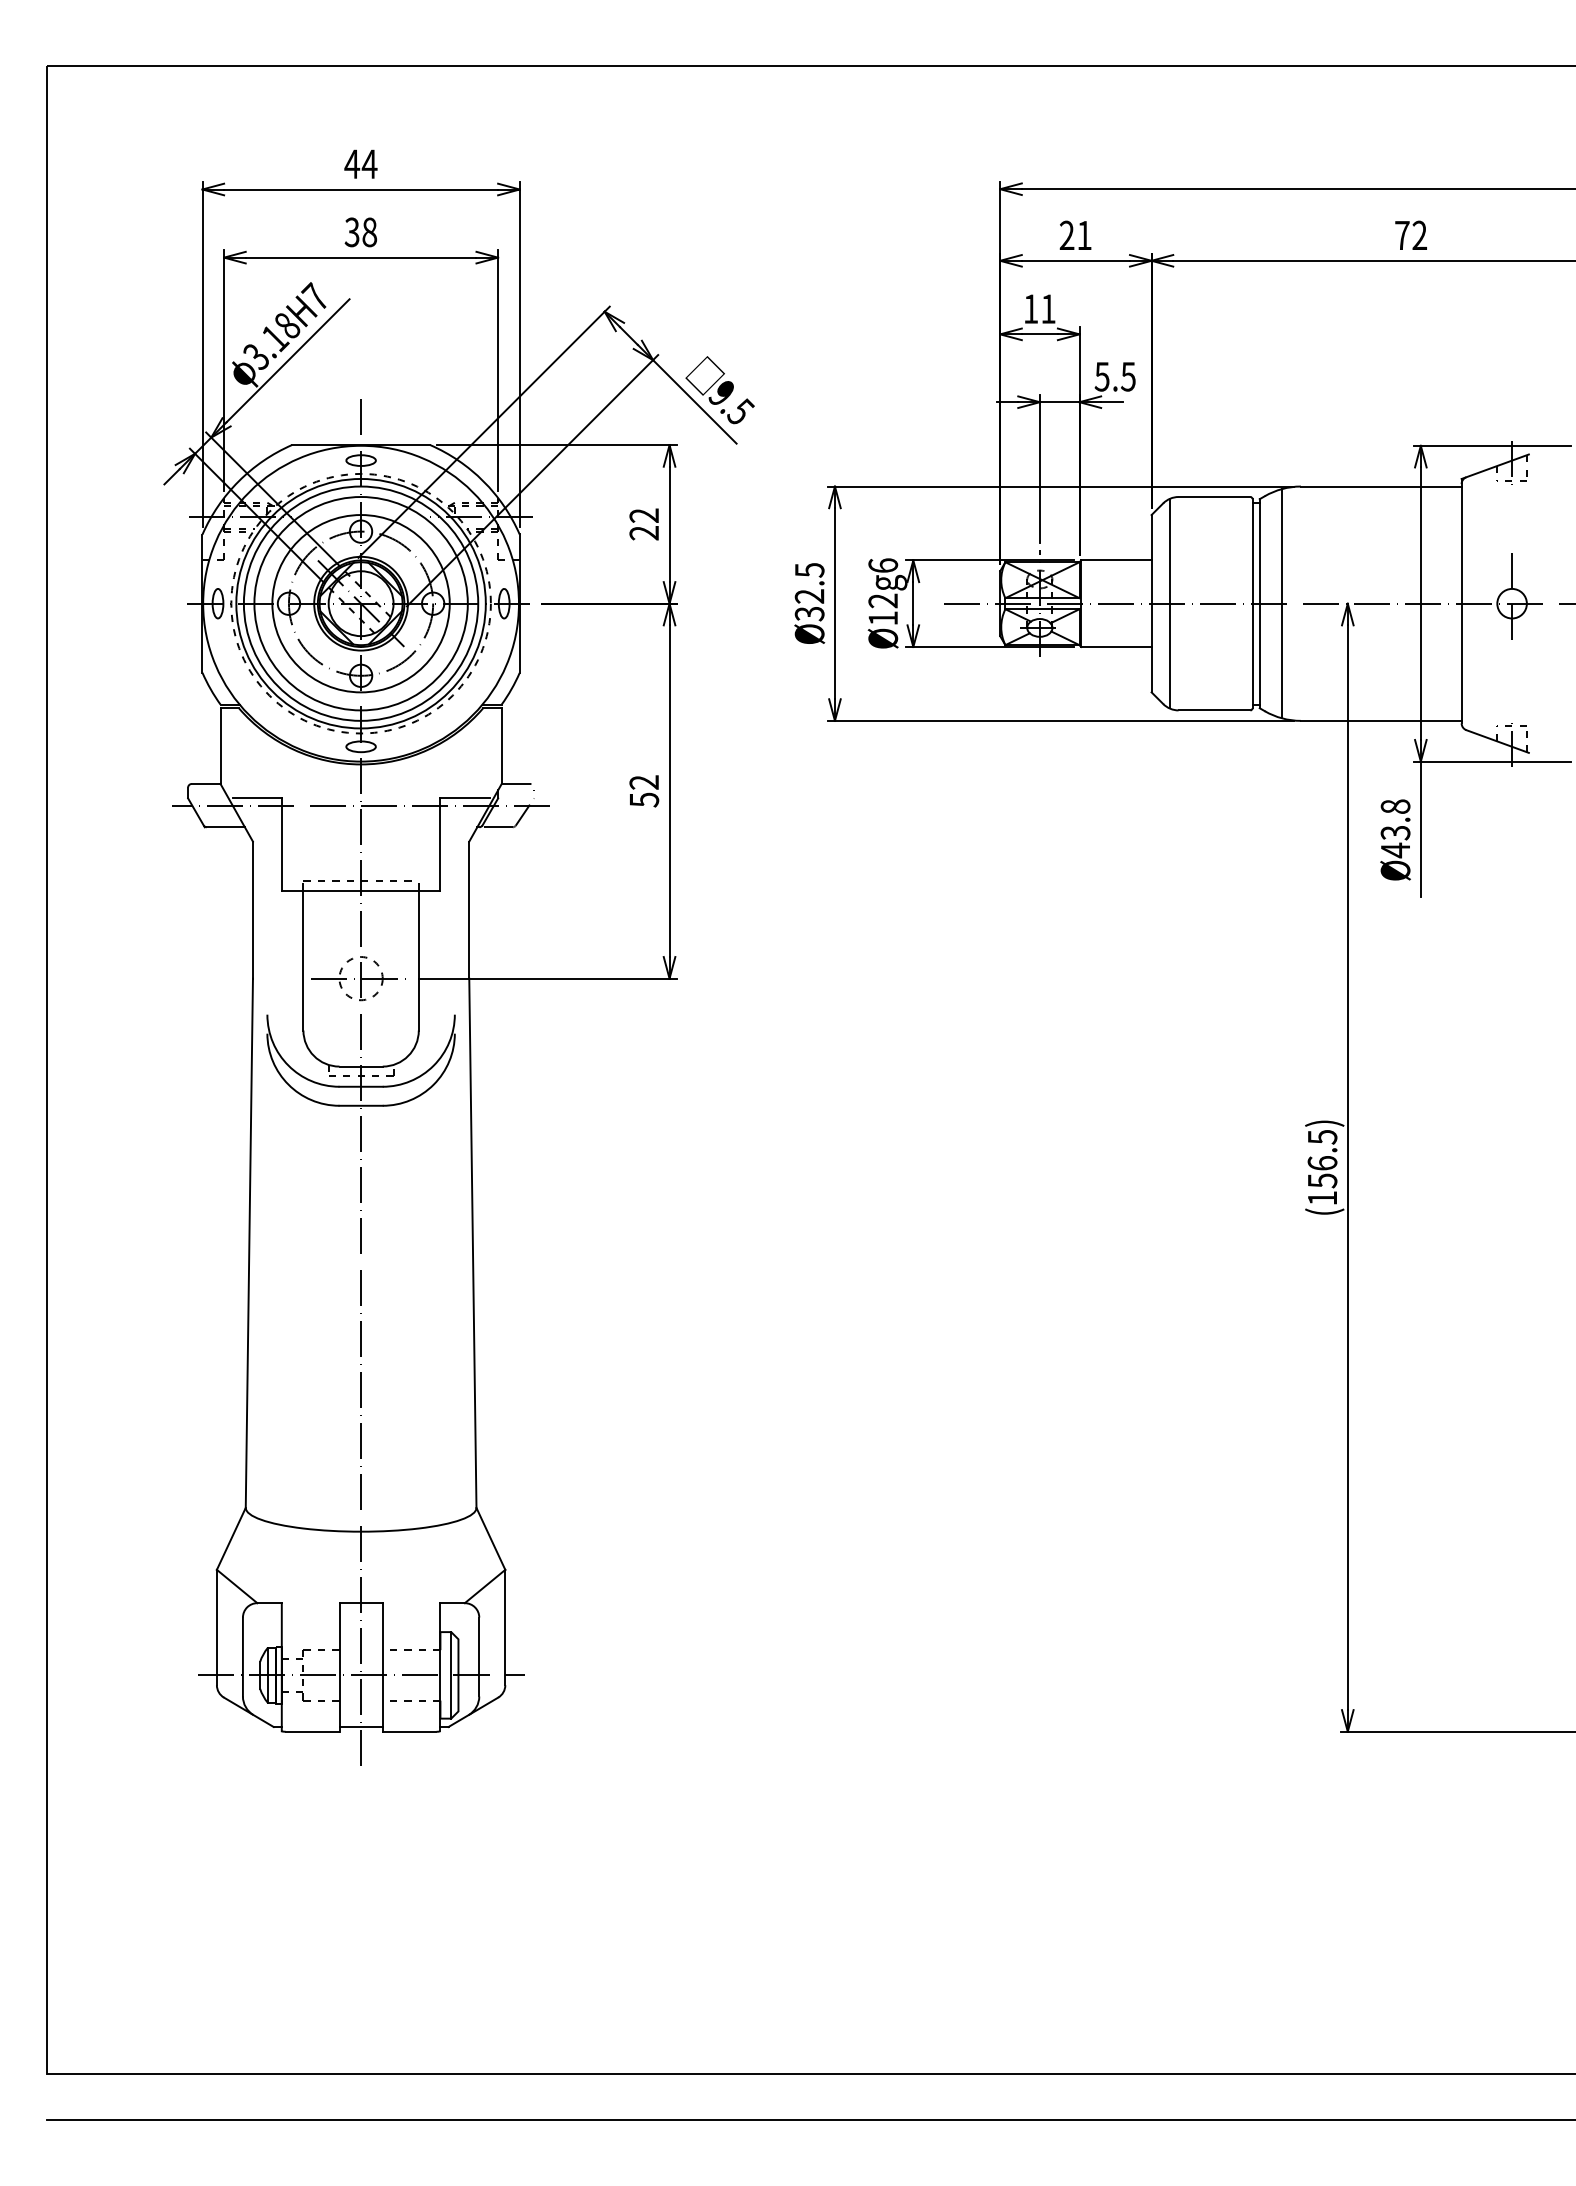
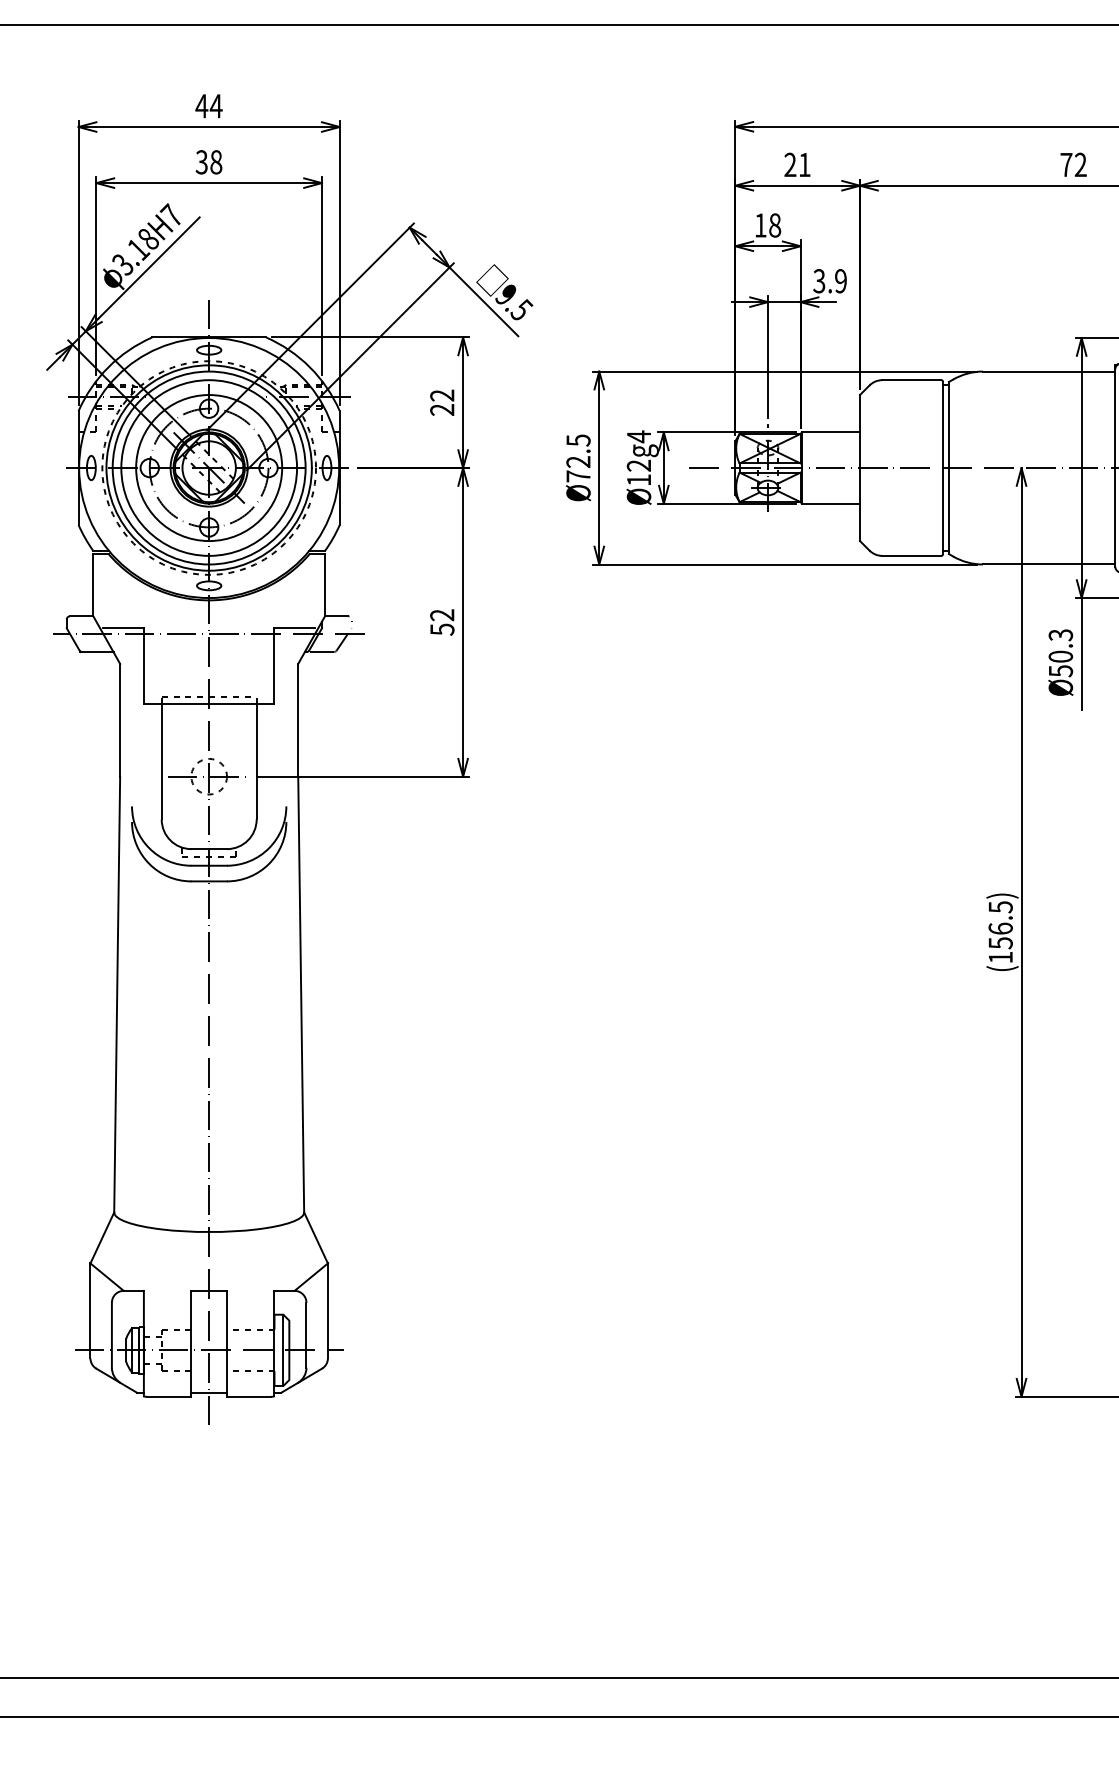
text: (1048, 308) -> (775, 224), 11 -> 18
text: (1115, 376) -> (830, 280), 5.5 -> 3.9
text: (883, 565) -> (639, 436), Ø12g6 -> Ø12g4
line: (1169, 603) -> (874, 467), removed
line: (1281, 603) -> (966, 467), removed
text: (809, 613) -> (578, 476), Ø32.5 -> Ø72.5
text: (1395, 828) -> (1060, 653), Ø43.8 -> Ø50.3

